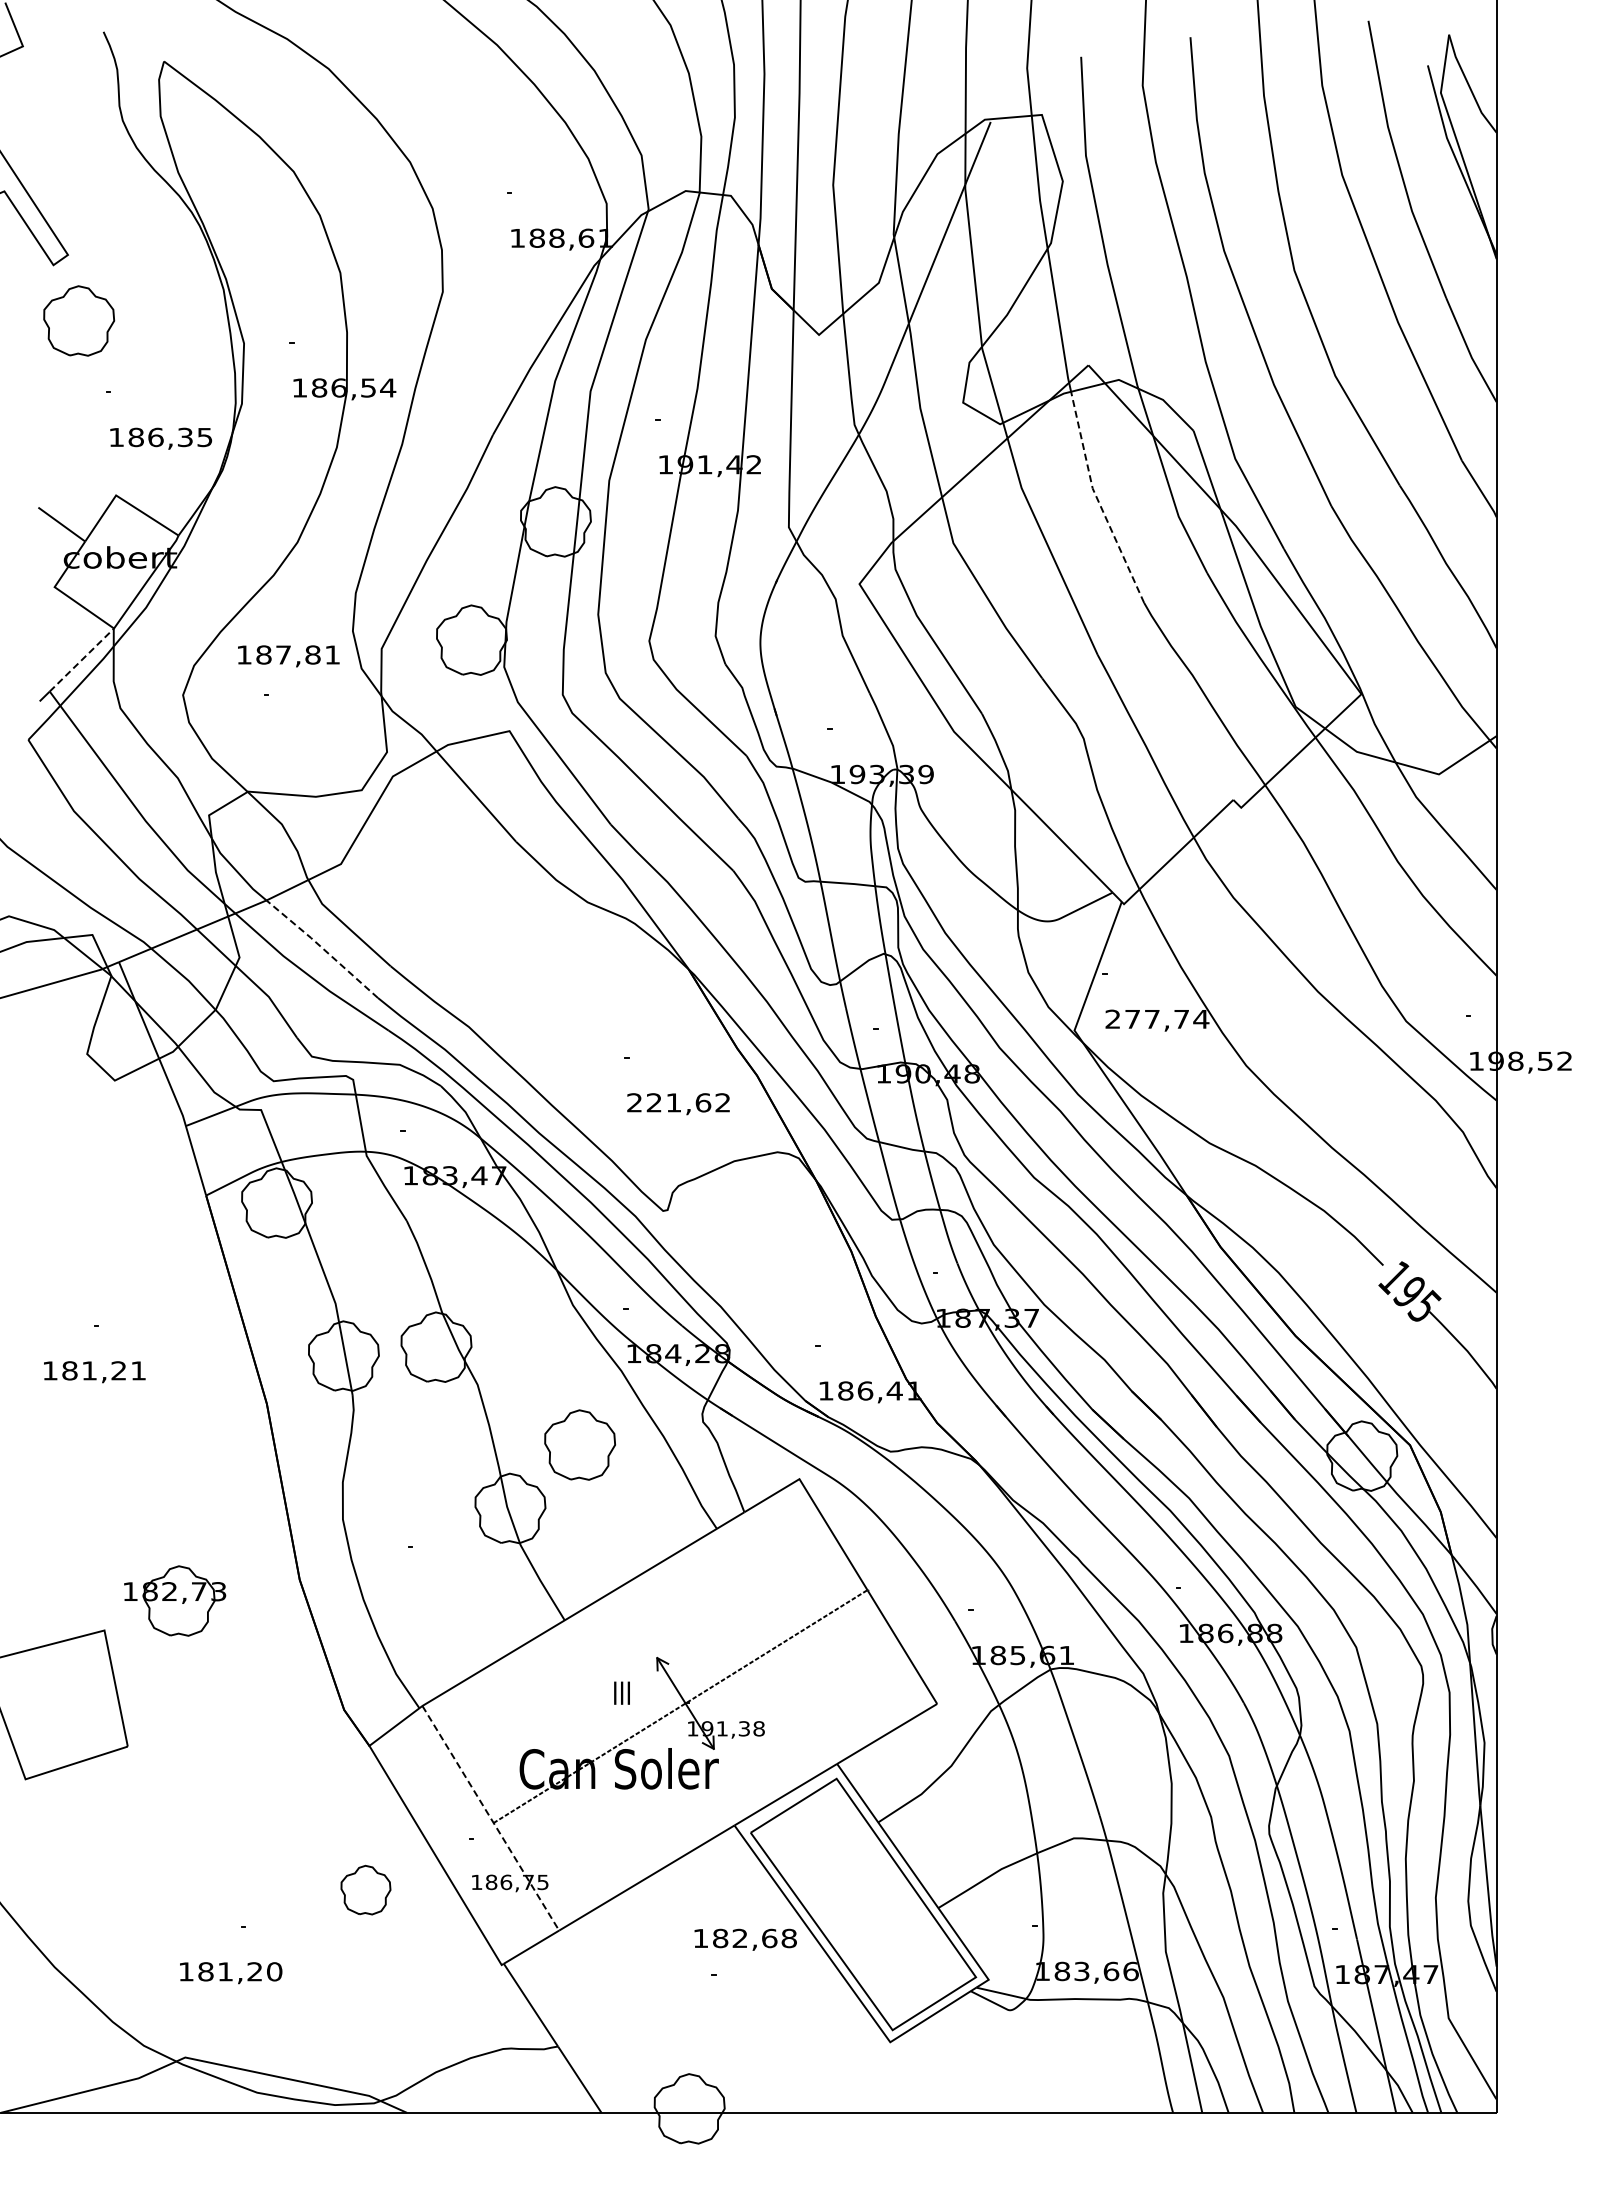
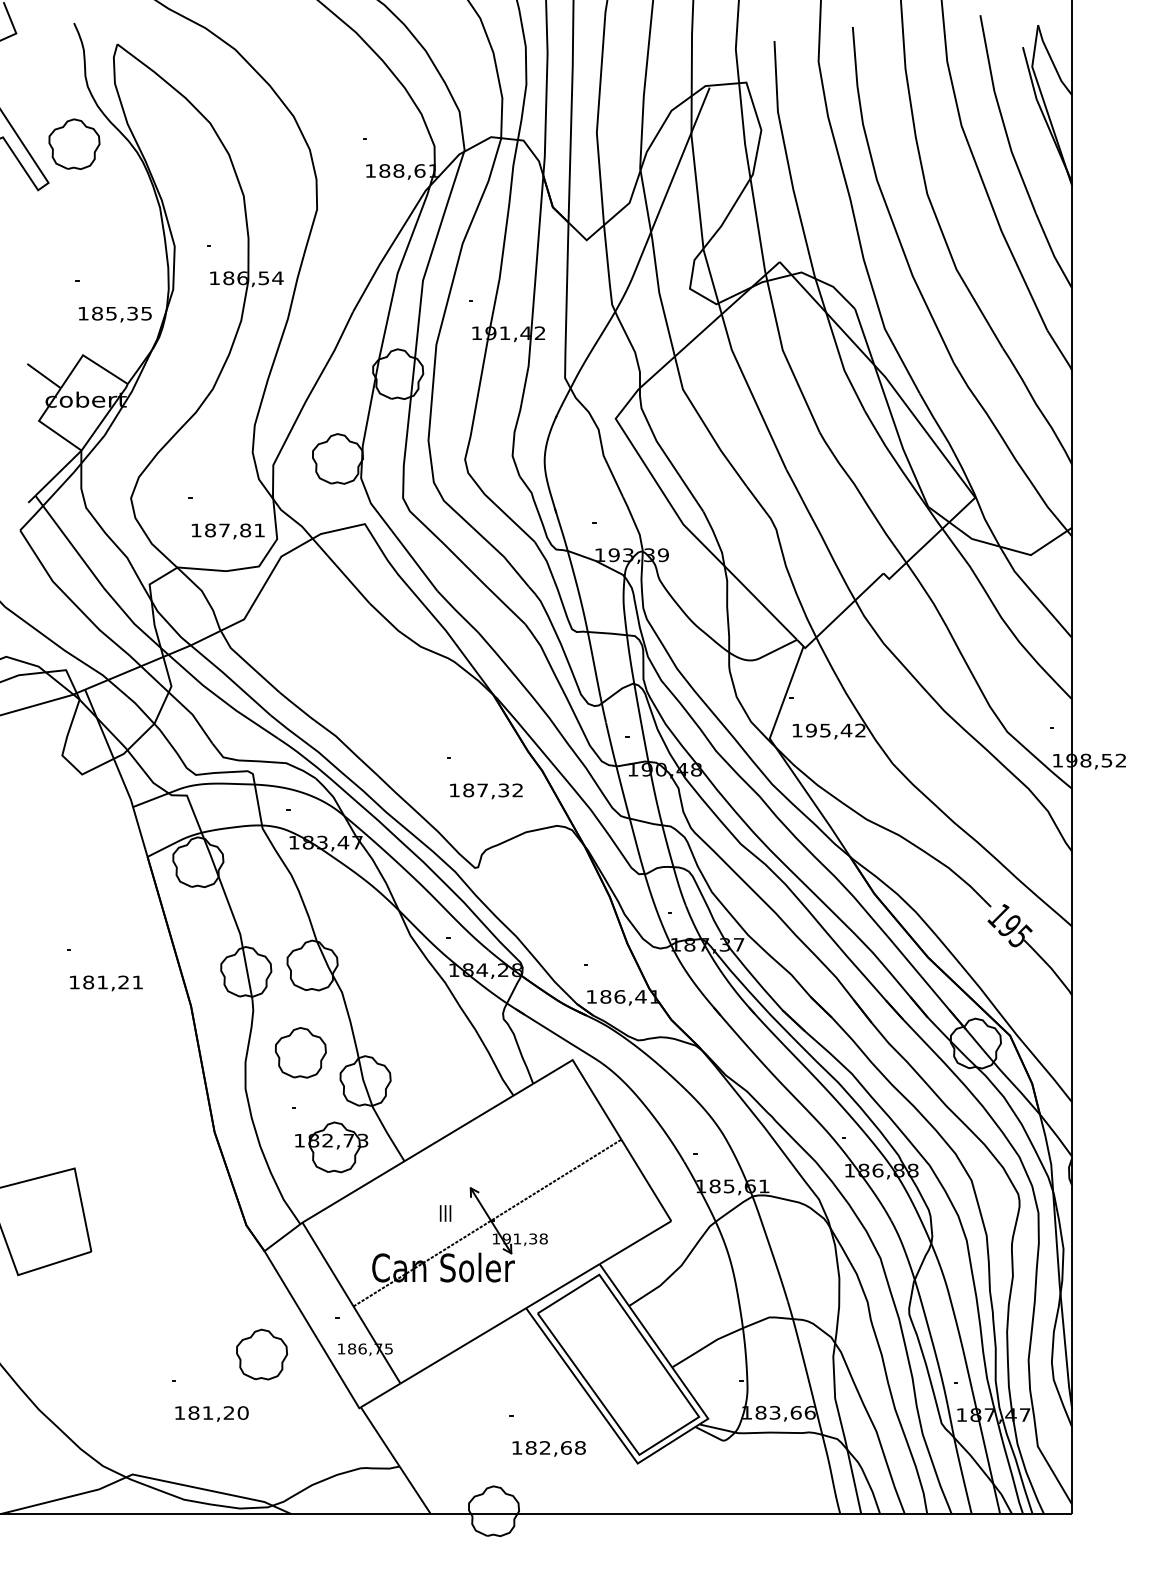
part: (79, 320) -> (74, 143), moved
text: (155, 437) -> (111, 313), 186,35 -> 185,35
line: (1097, 499) -> (786, 358), dashed -> solid
text: (288, 656) -> (228, 531), moved
line: (81, 660) -> (58, 473), dashed -> solid
line: (322, 947) -> (230, 679), dashed -> solid
text: (1157, 1018) -> (829, 730), 277,74 -> 195,42
text: (669, 1102) -> (479, 790), 221,62 -> 187,32
text: (94, 1372) -> (106, 983), moved
part: (579, 1444) -> (300, 1052), moved
part: (175, 1600) -> (331, 1147), moved
line: (491, 1818) -> (352, 1303), dashed -> solid
part: (365, 1889) -> (261, 1354), size x1.43
text: (745, 1939) -> (549, 1448), moved
text: (231, 1973) -> (212, 1414), moved

